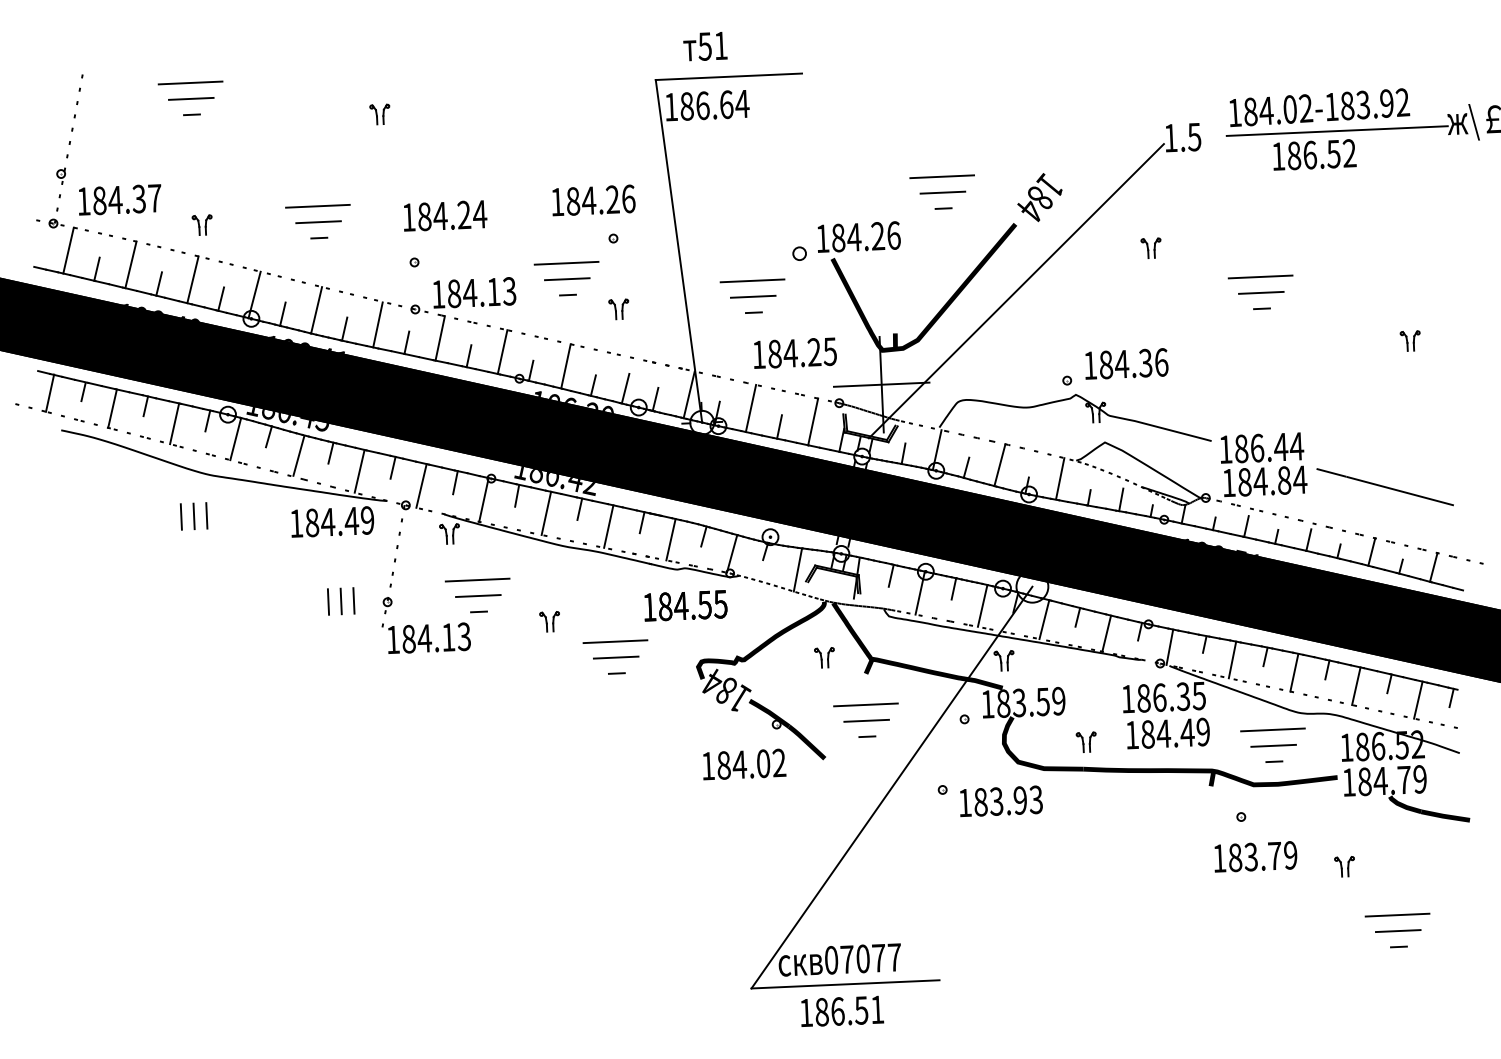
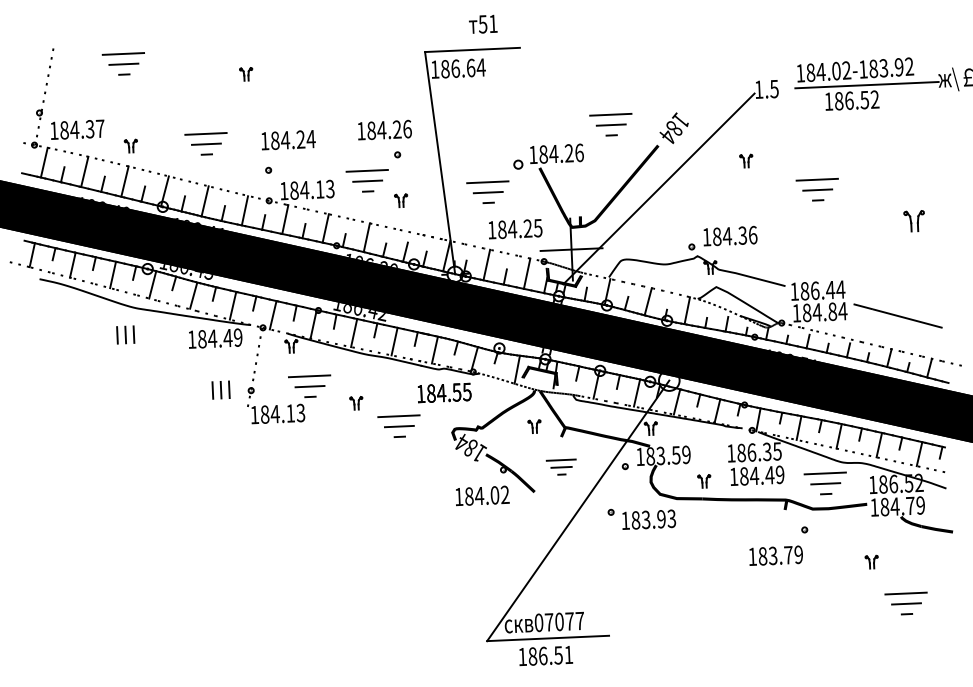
text: (705, 45) -> (483, 23), moved
part: (1410, 341) -> (914, 221), size x1.6
part: (864, 719) -> (560, 466), size x0.7
text: (1254, 856) -> (775, 555), moved

